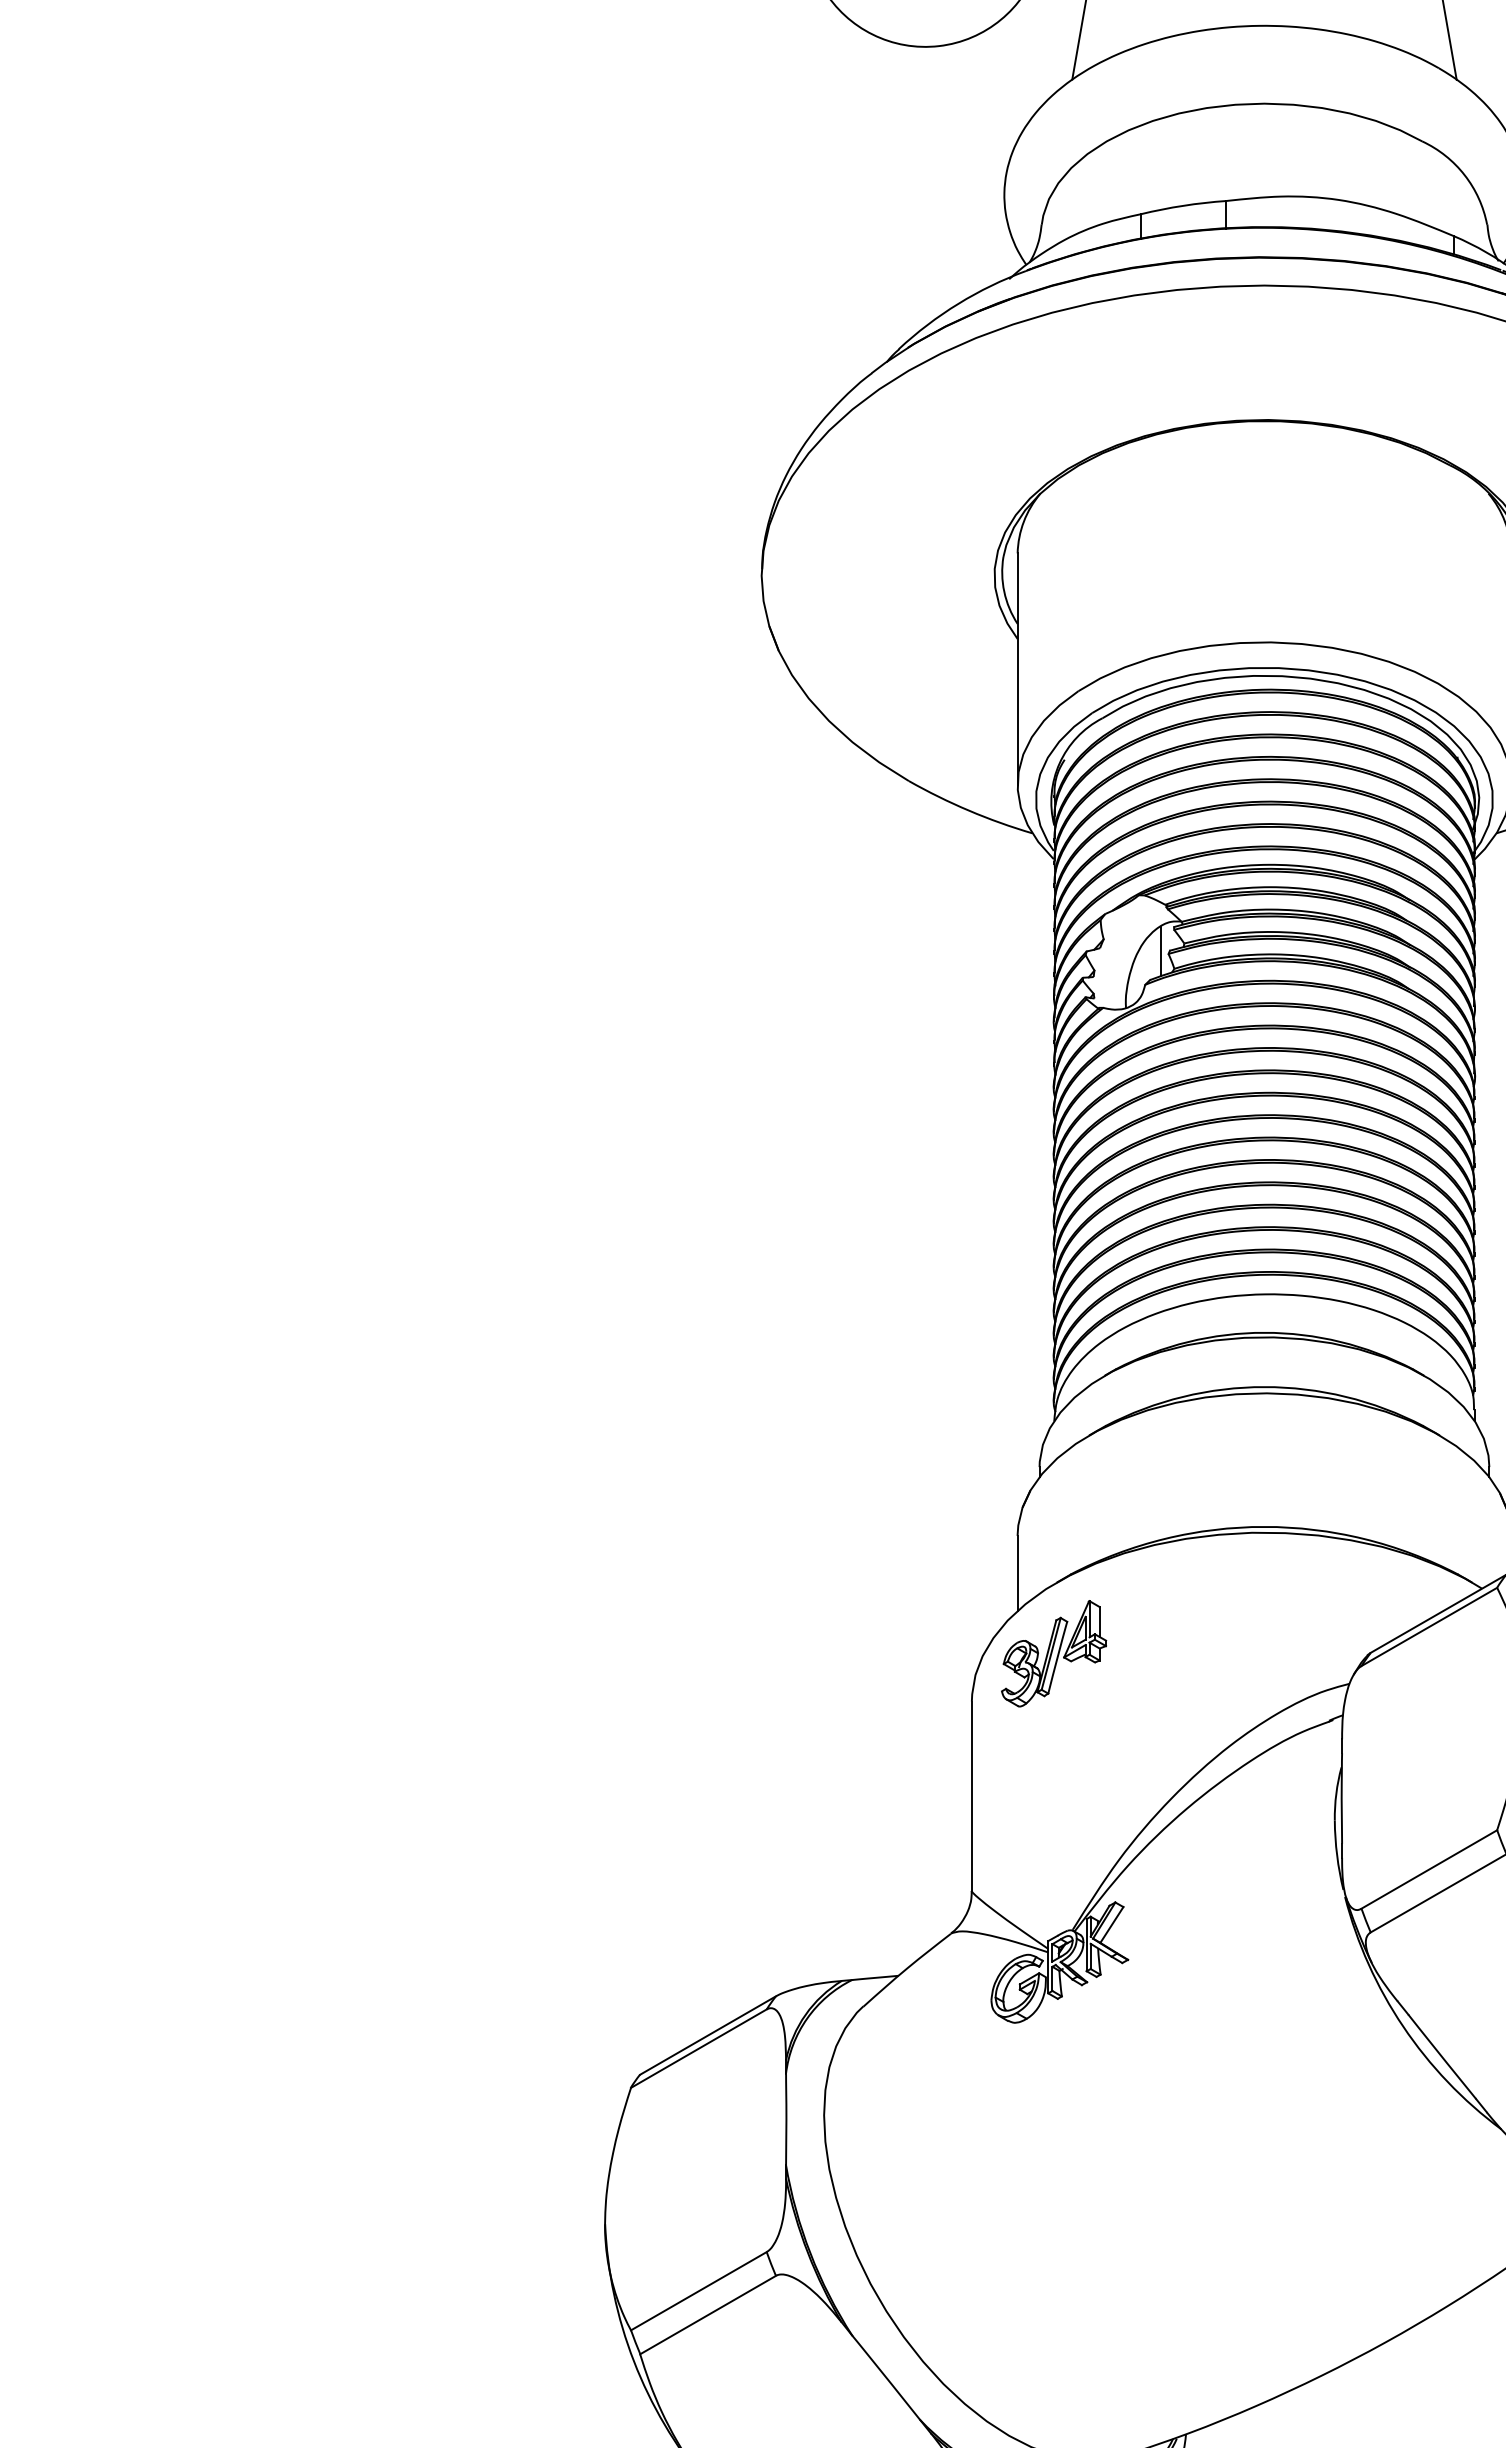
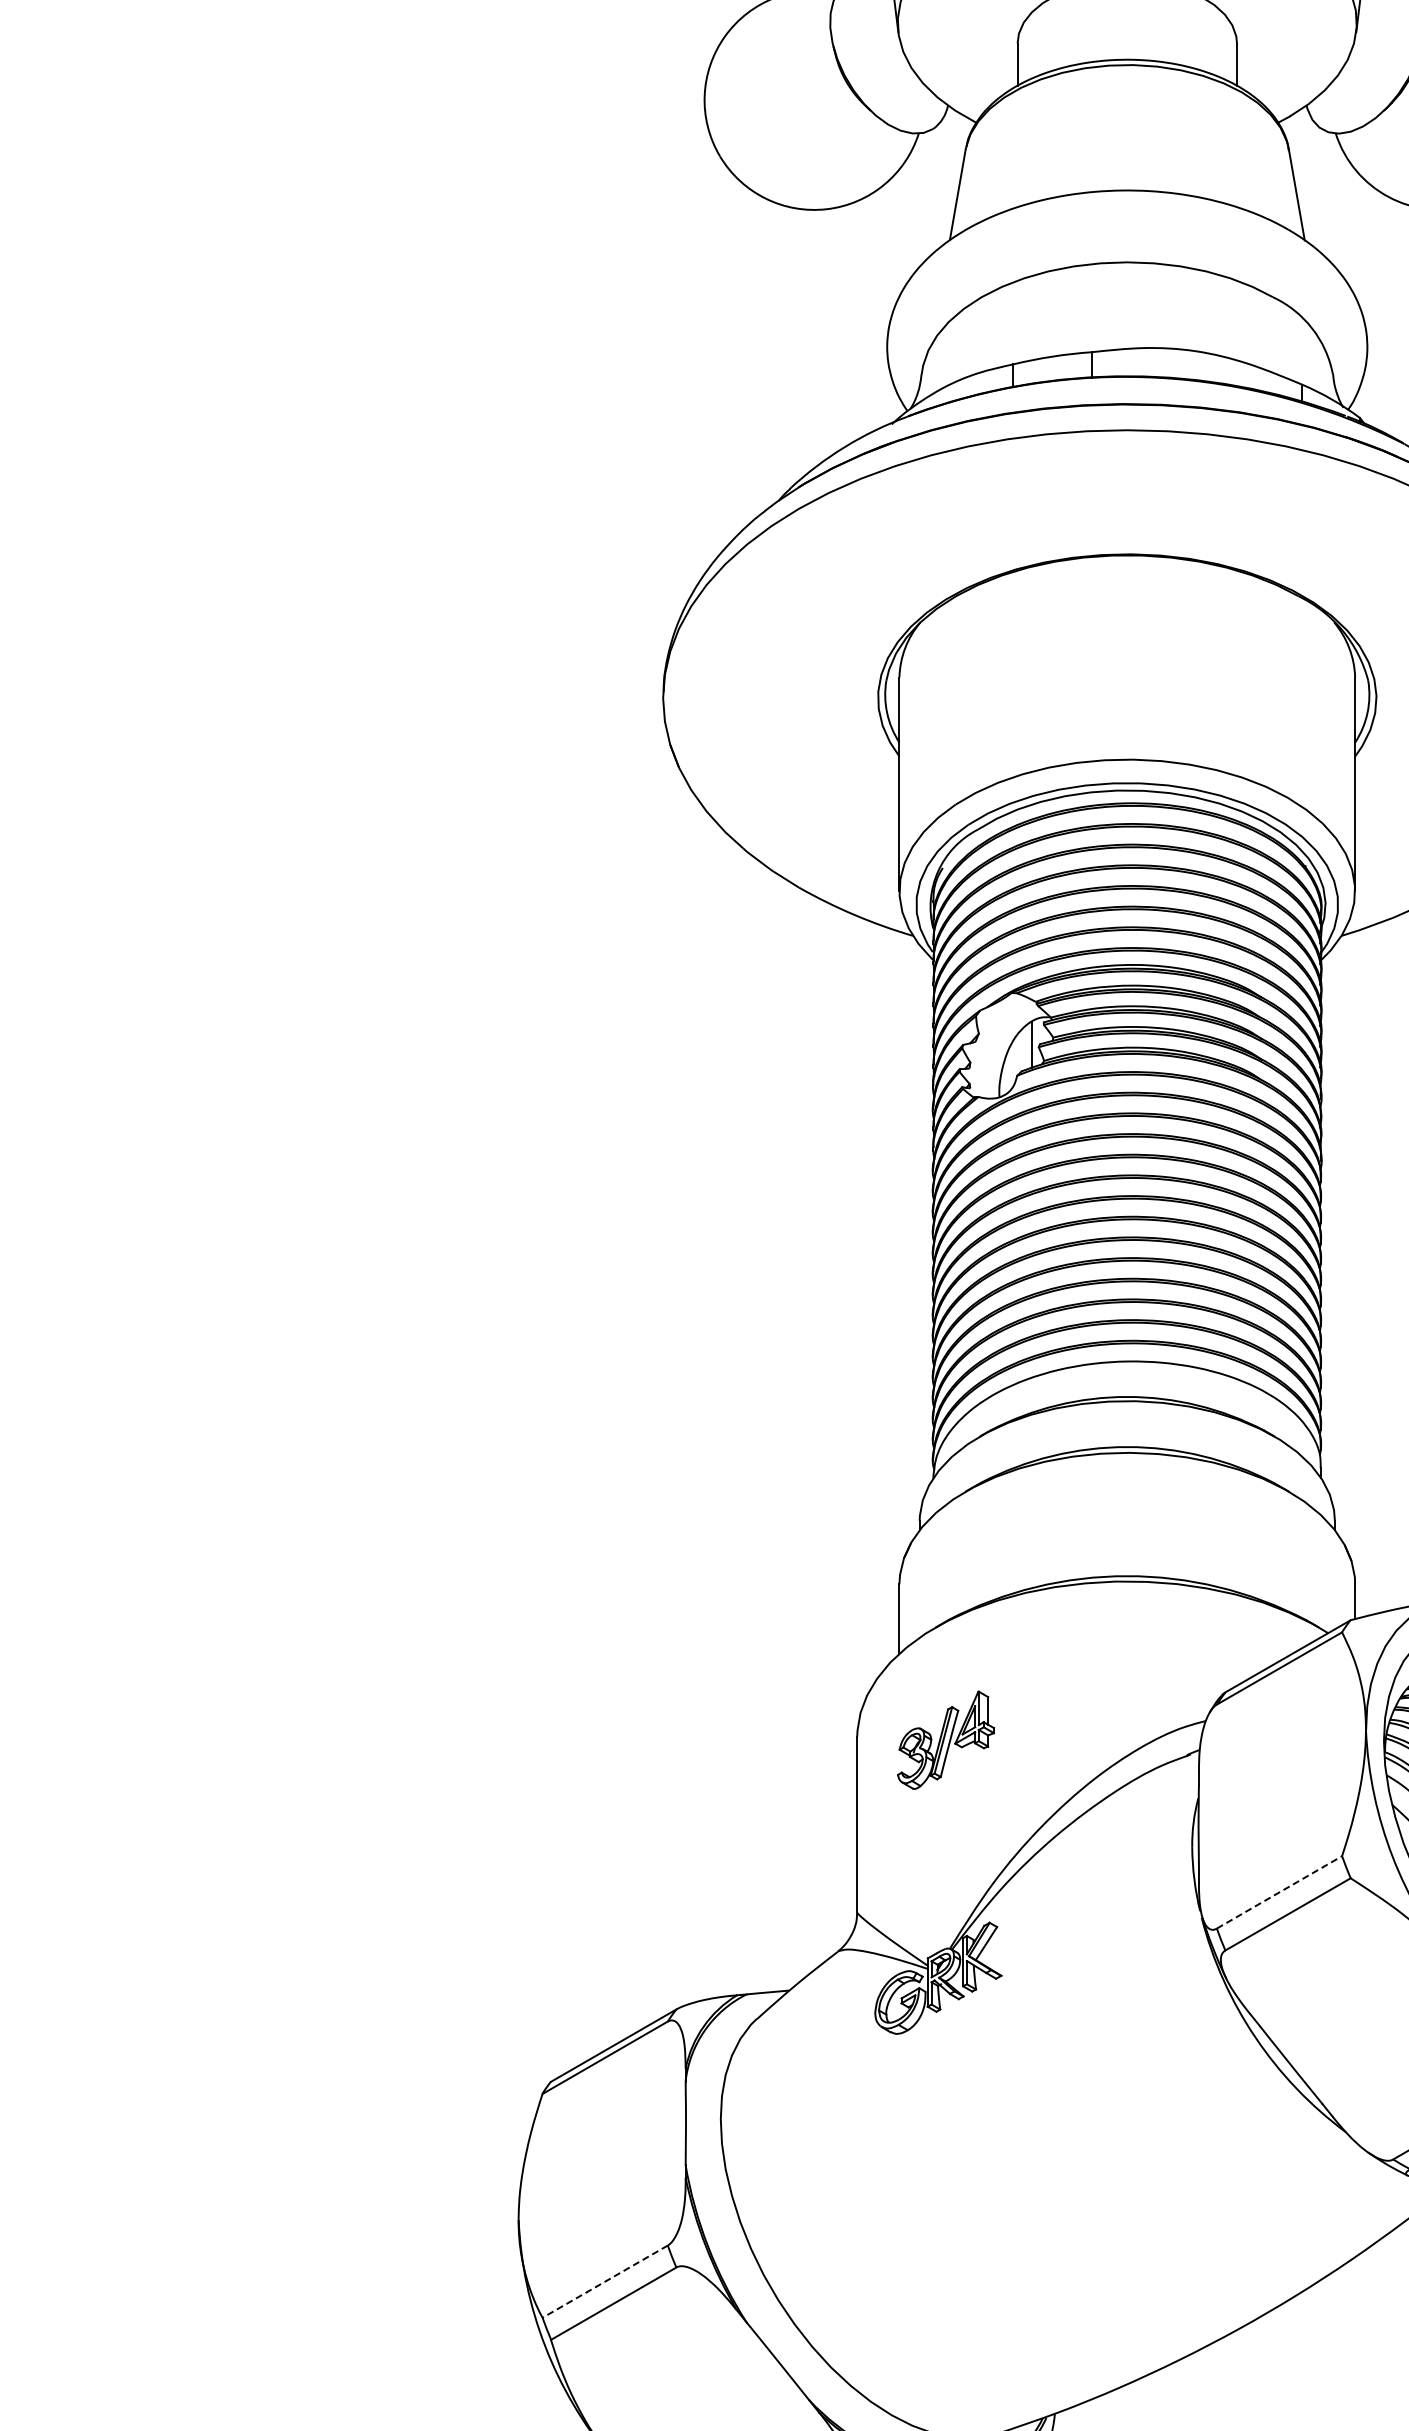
part: (1053, 1652) -> (945, 1739), moved
line: (1429, 1869) -> (1279, 1892), solid -> dashed
line: (698, 2291) -> (604, 2281), solid -> dashed

